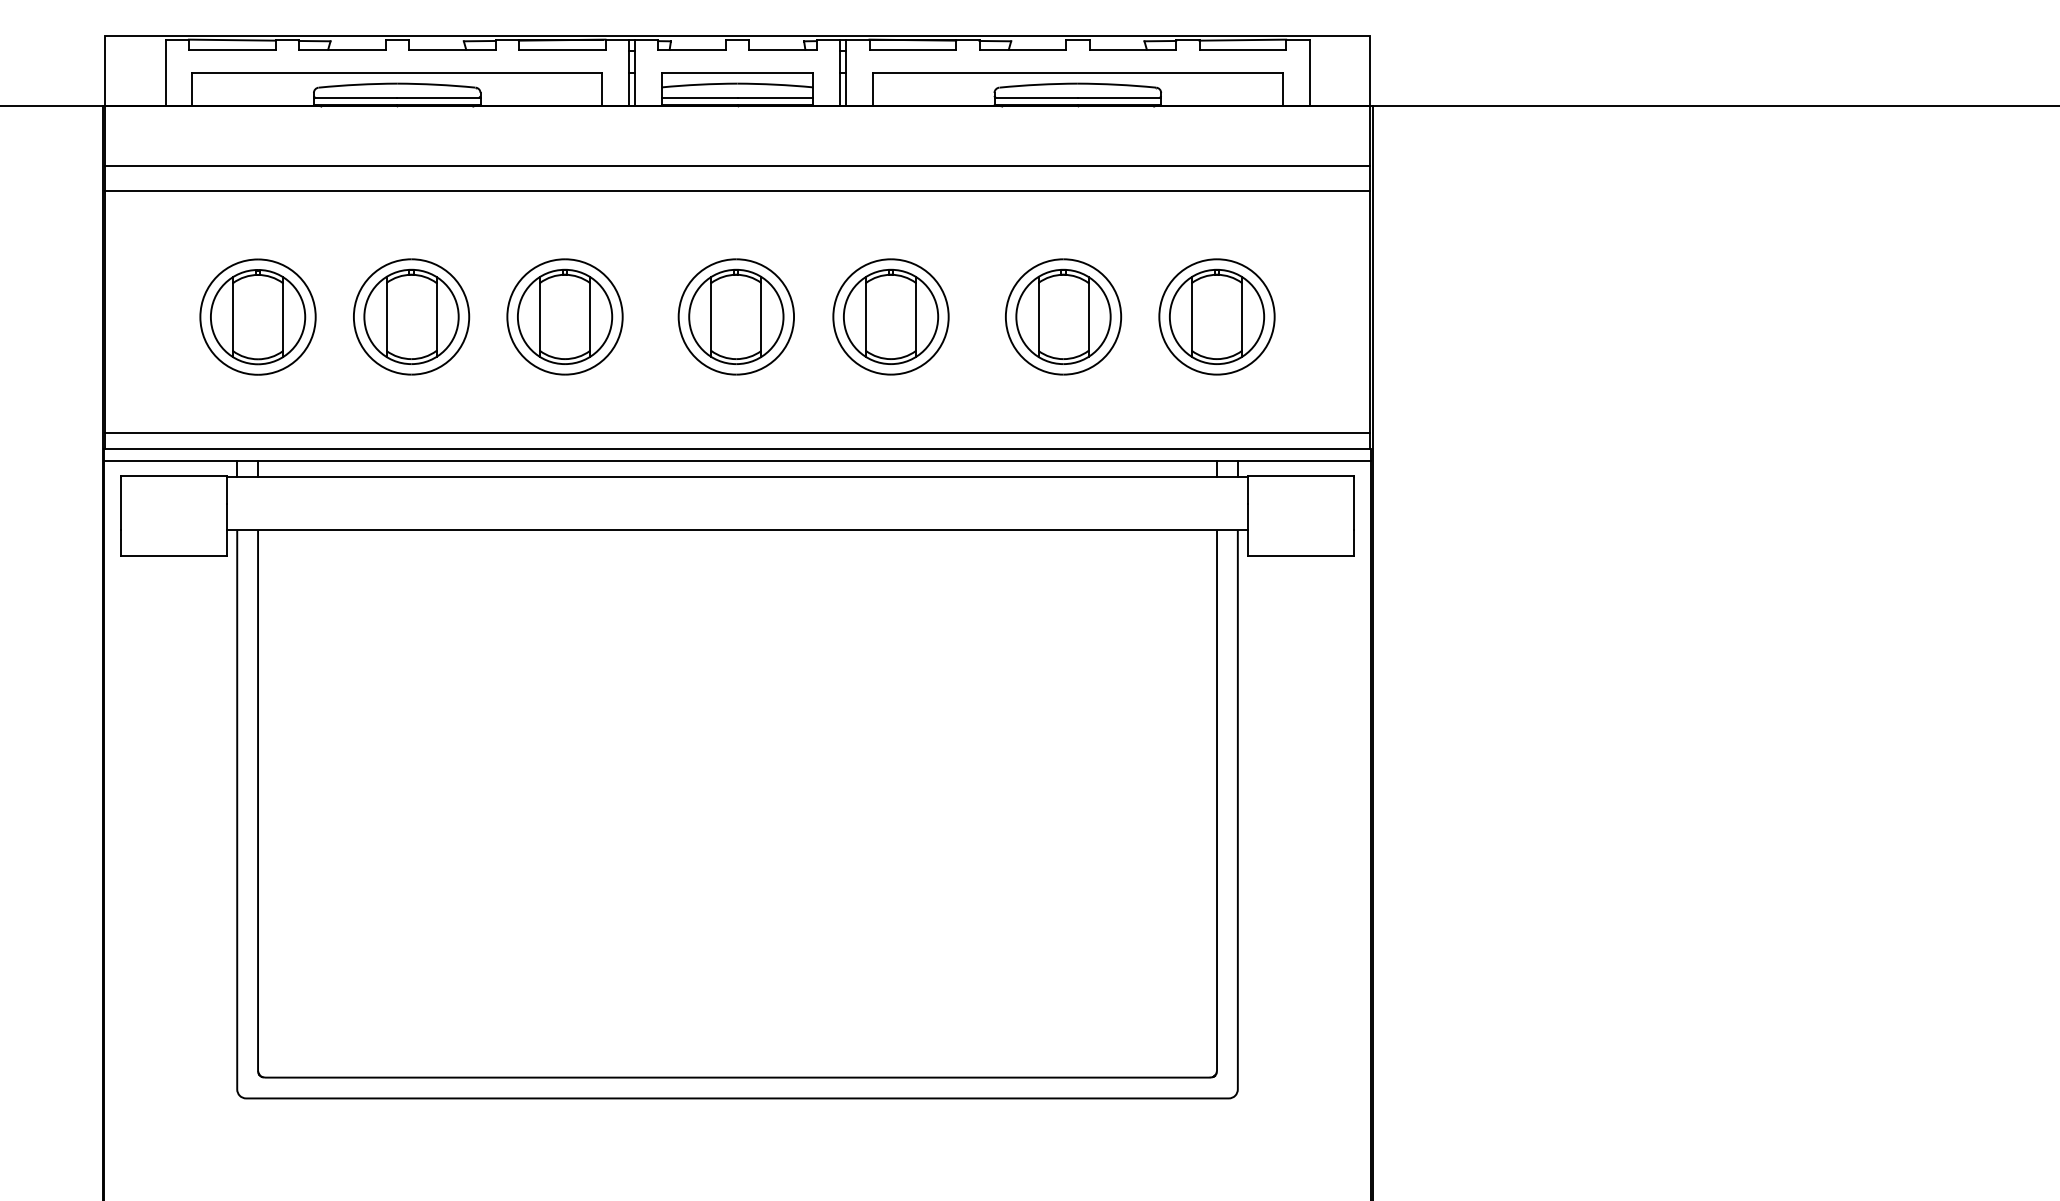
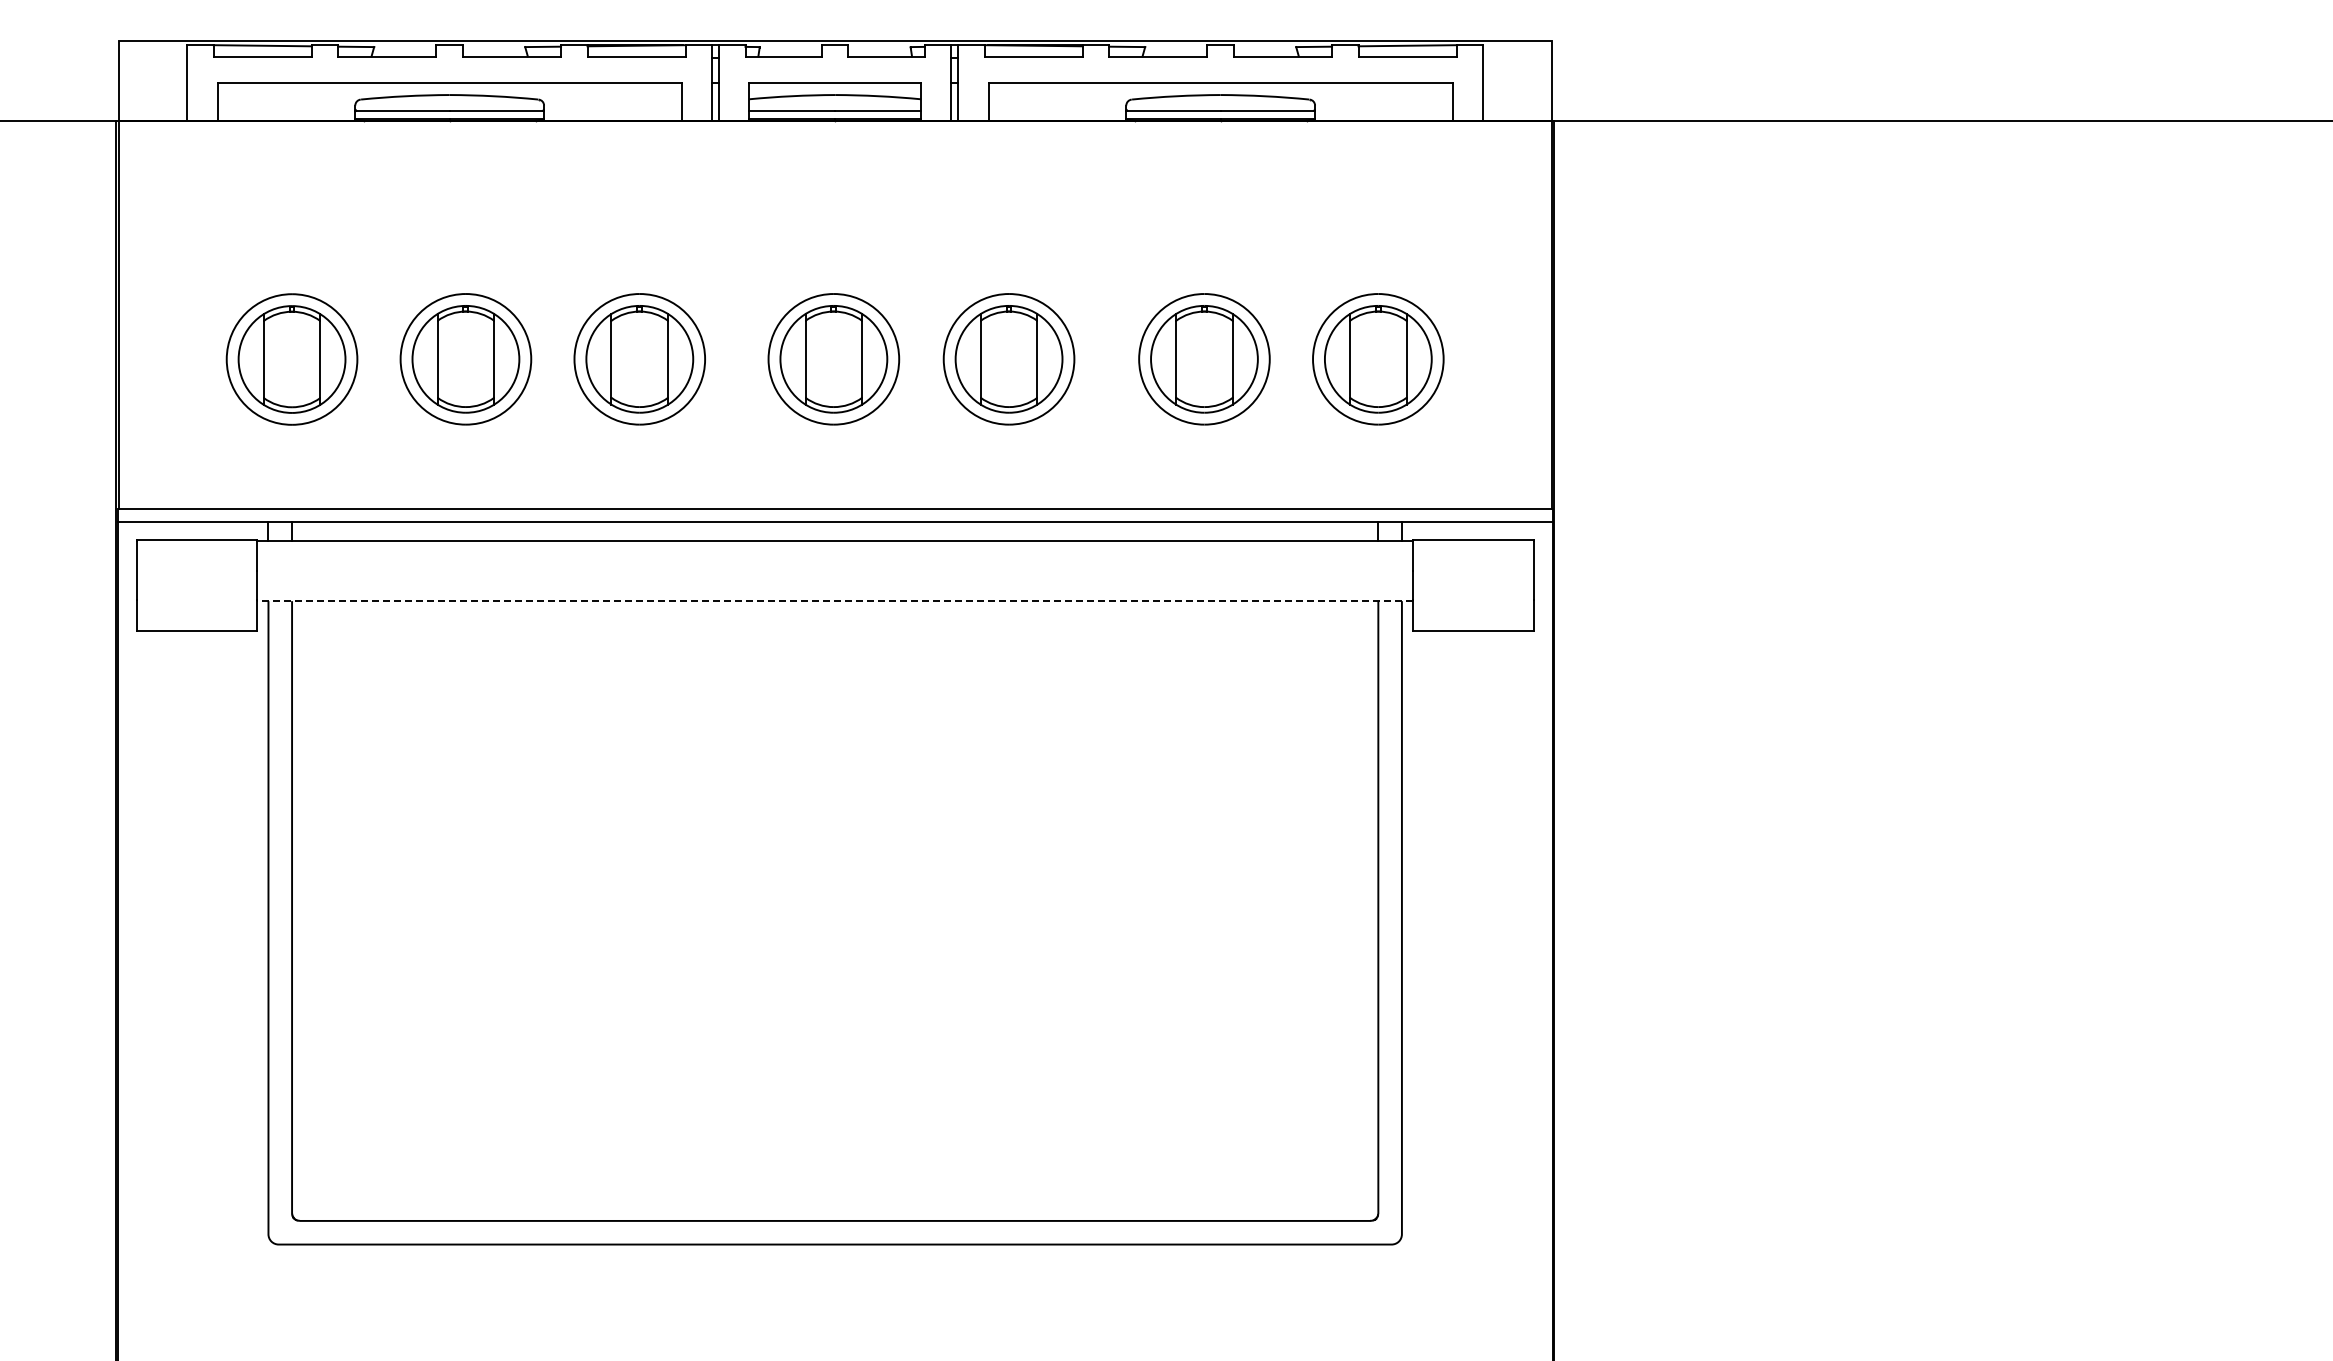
line: (736, 166) -> (834, 188), removed
line: (736, 190) -> (834, 216), removed
line: (736, 433) -> (834, 491), removed
line: (736, 530) -> (834, 601), solid -> dashed

